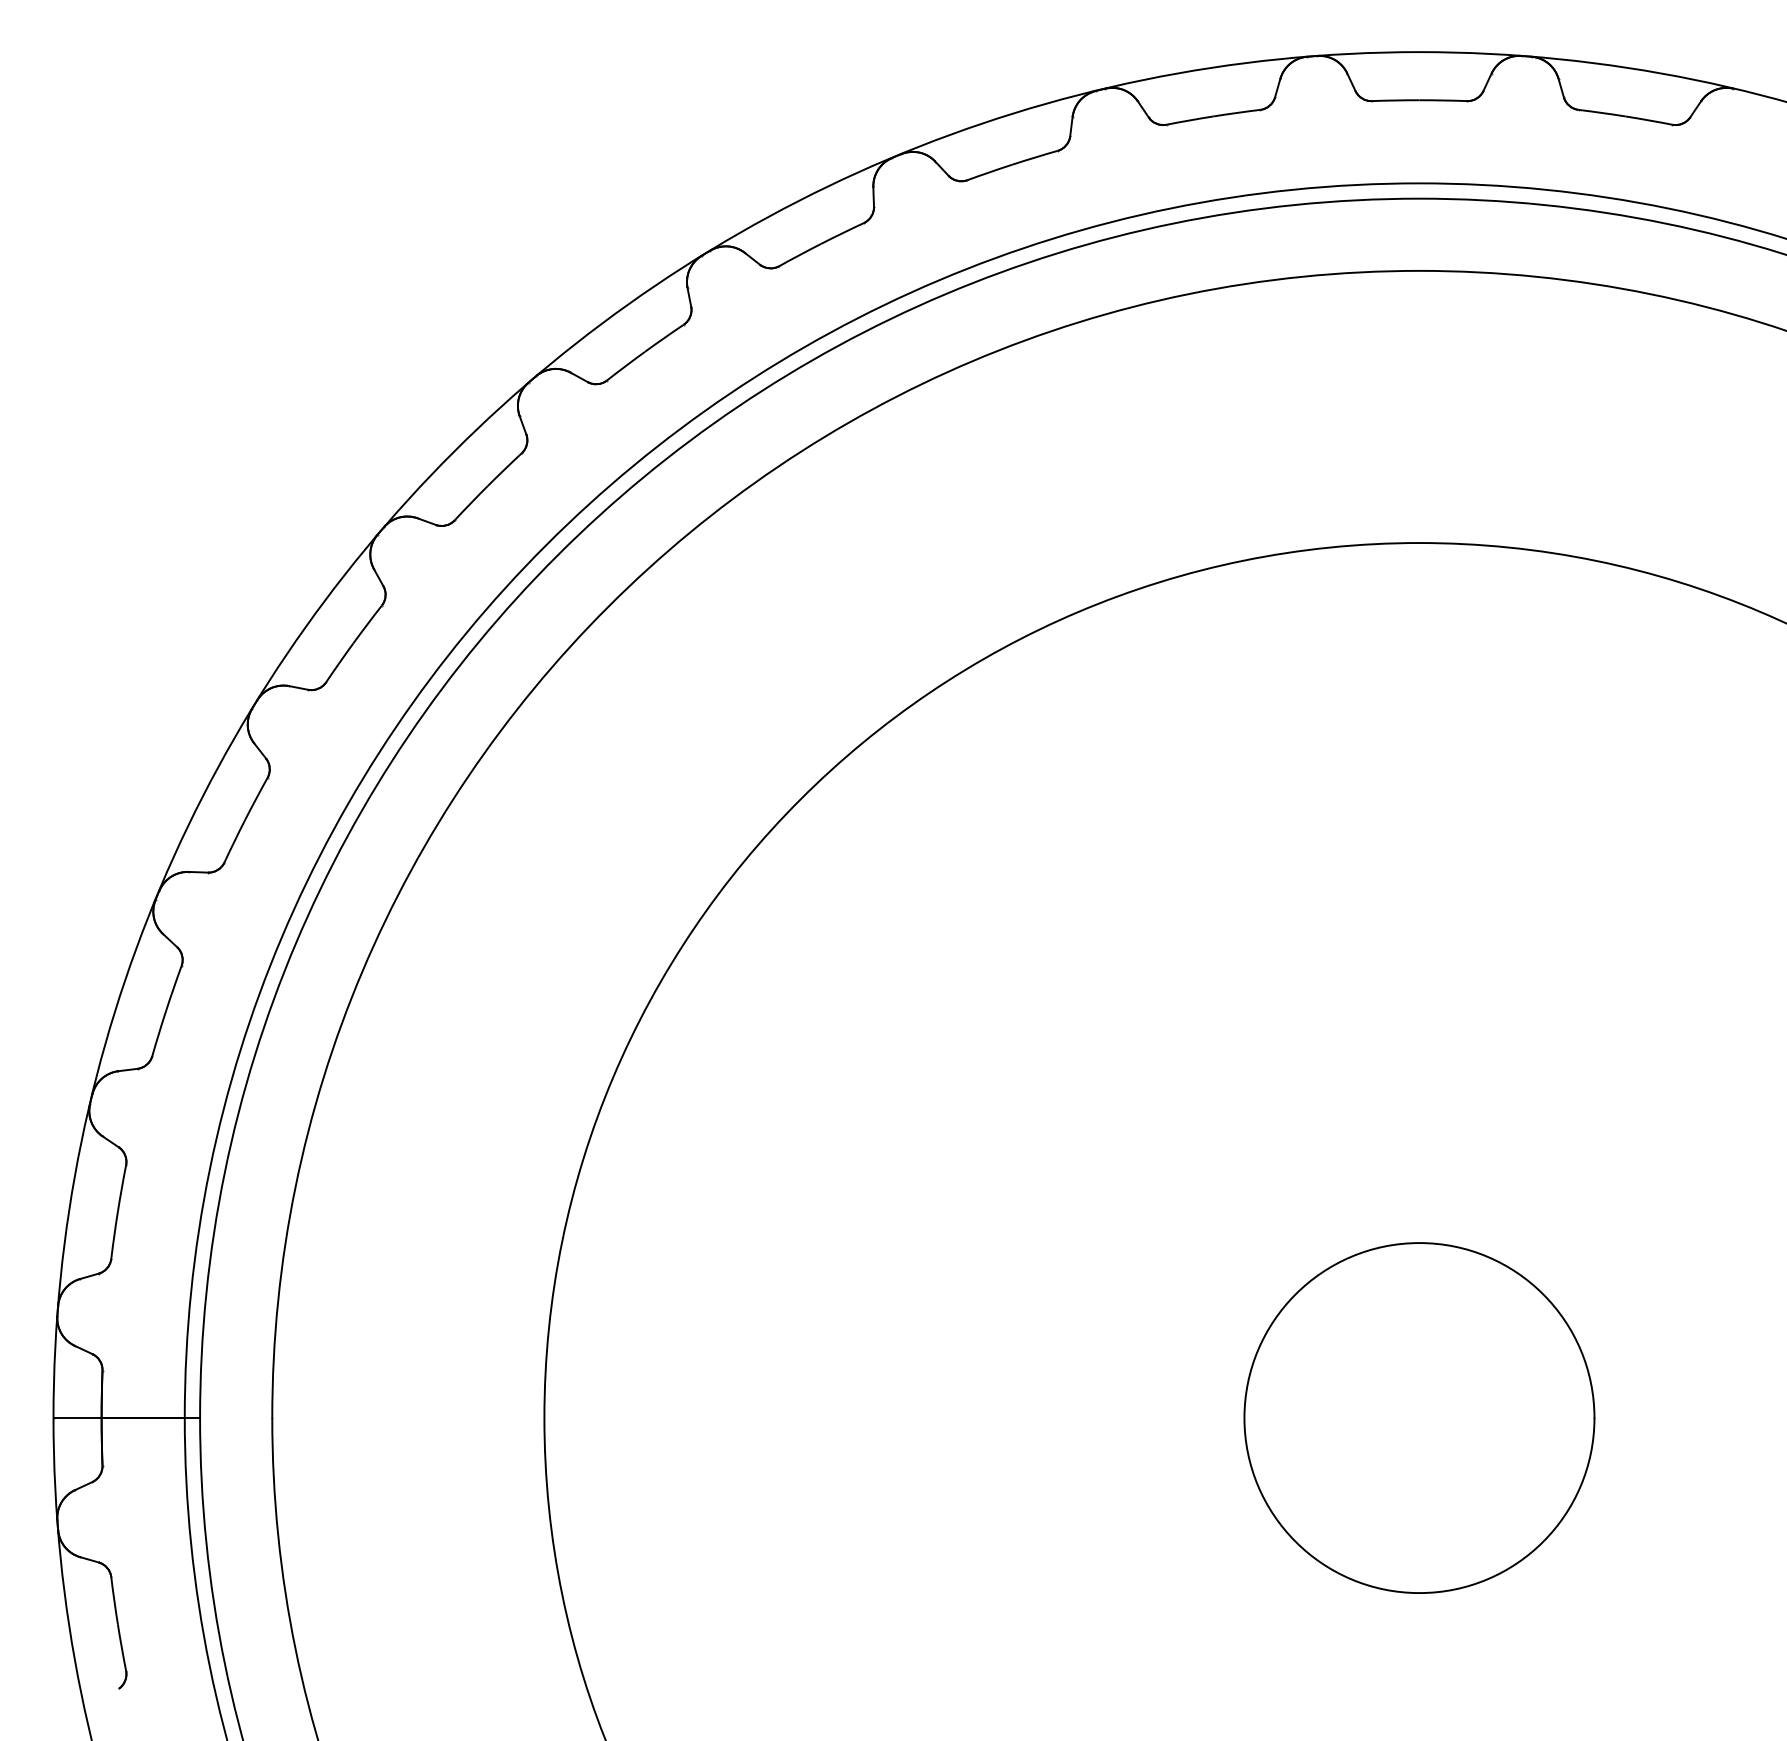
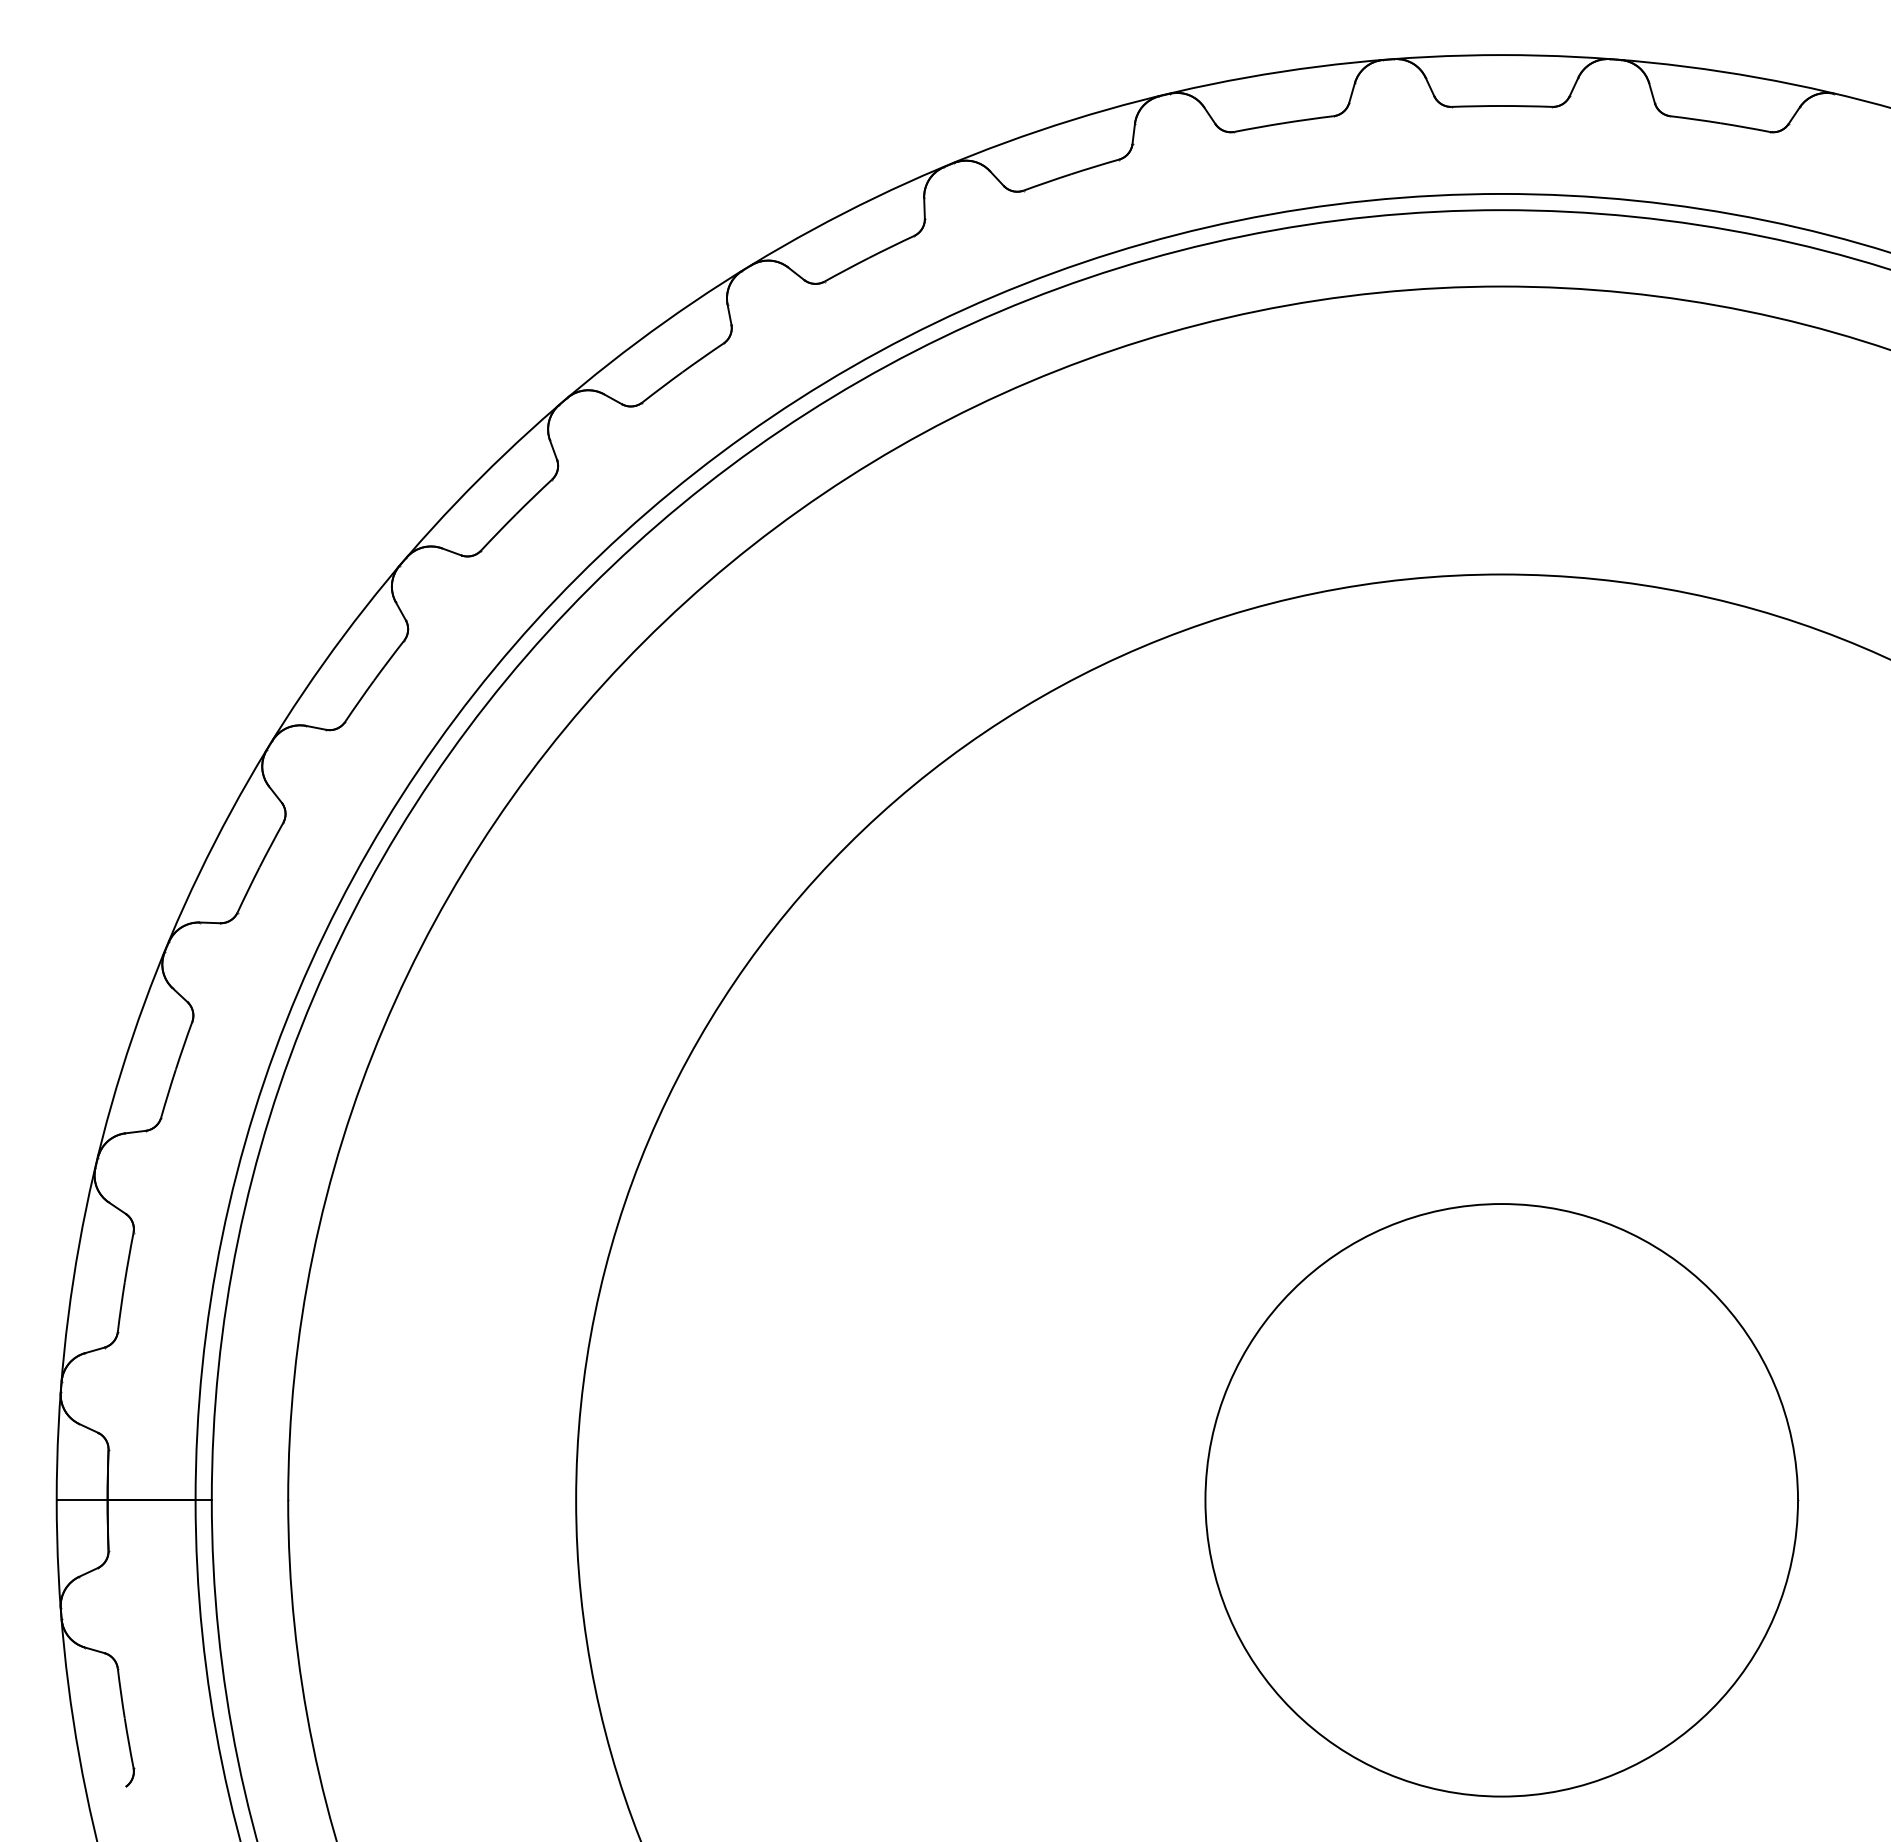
circle: (1419, 1418) -> (1502, 1500), size x1.6

